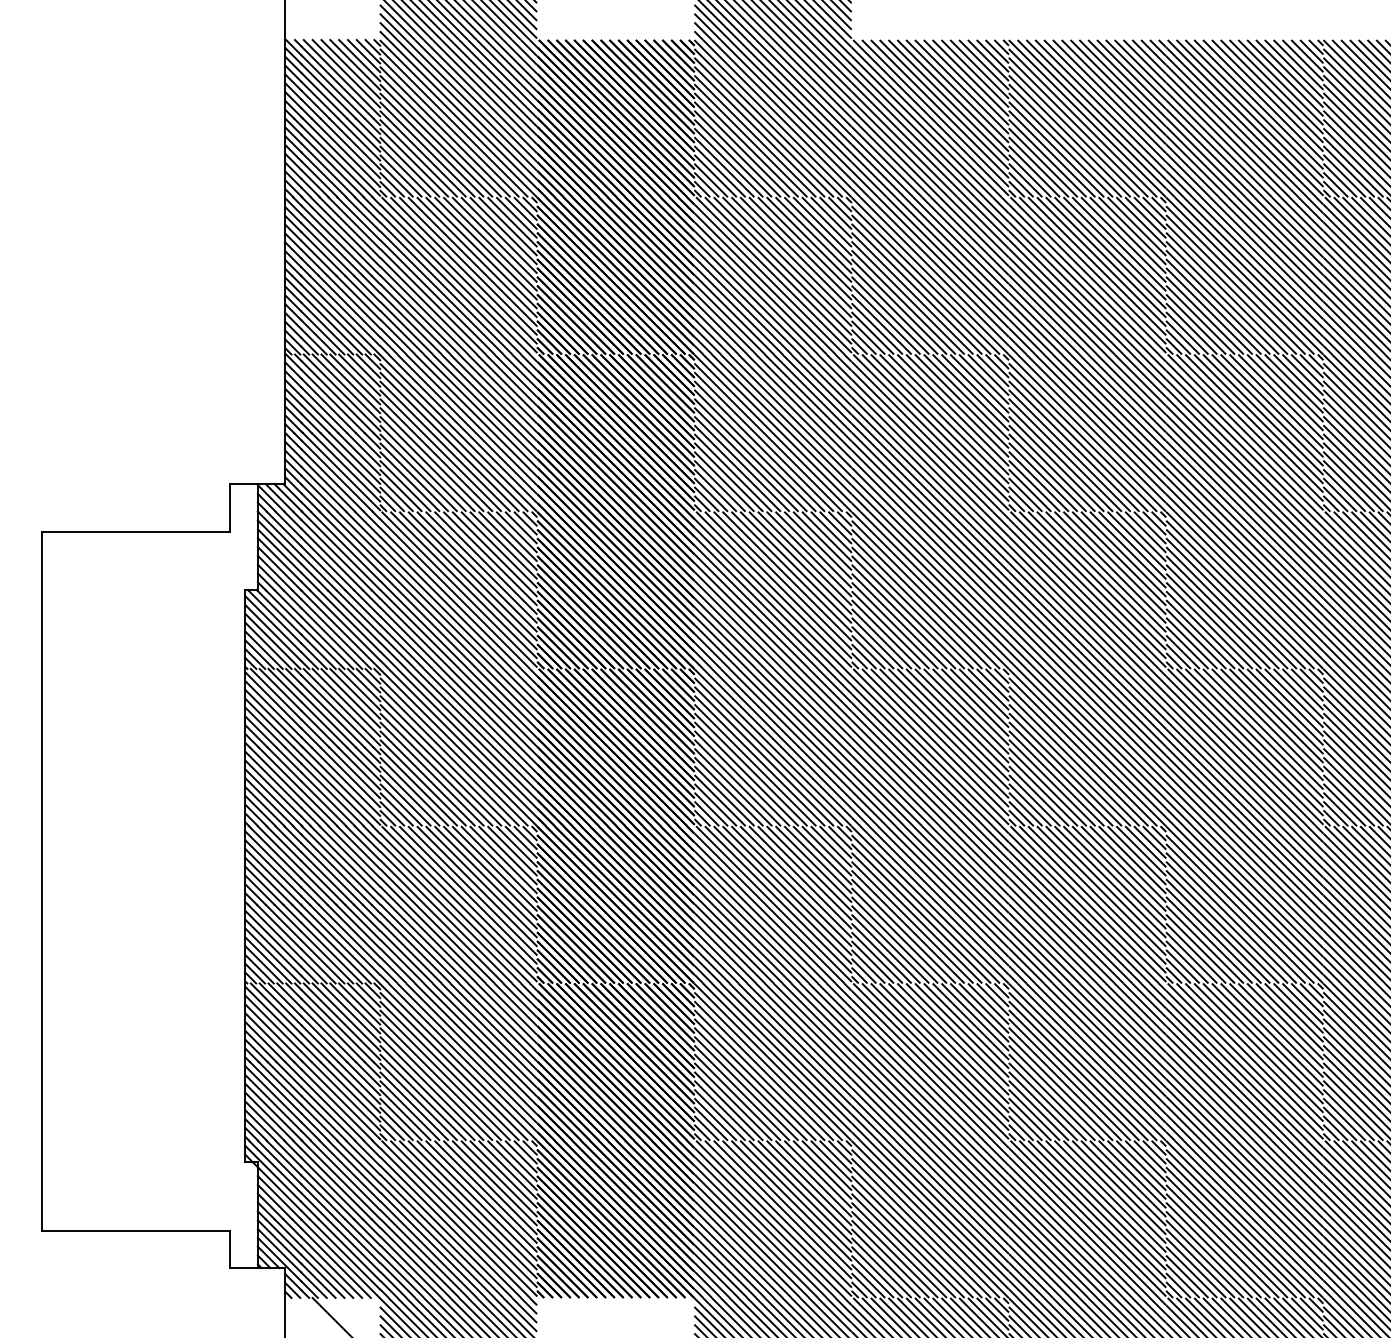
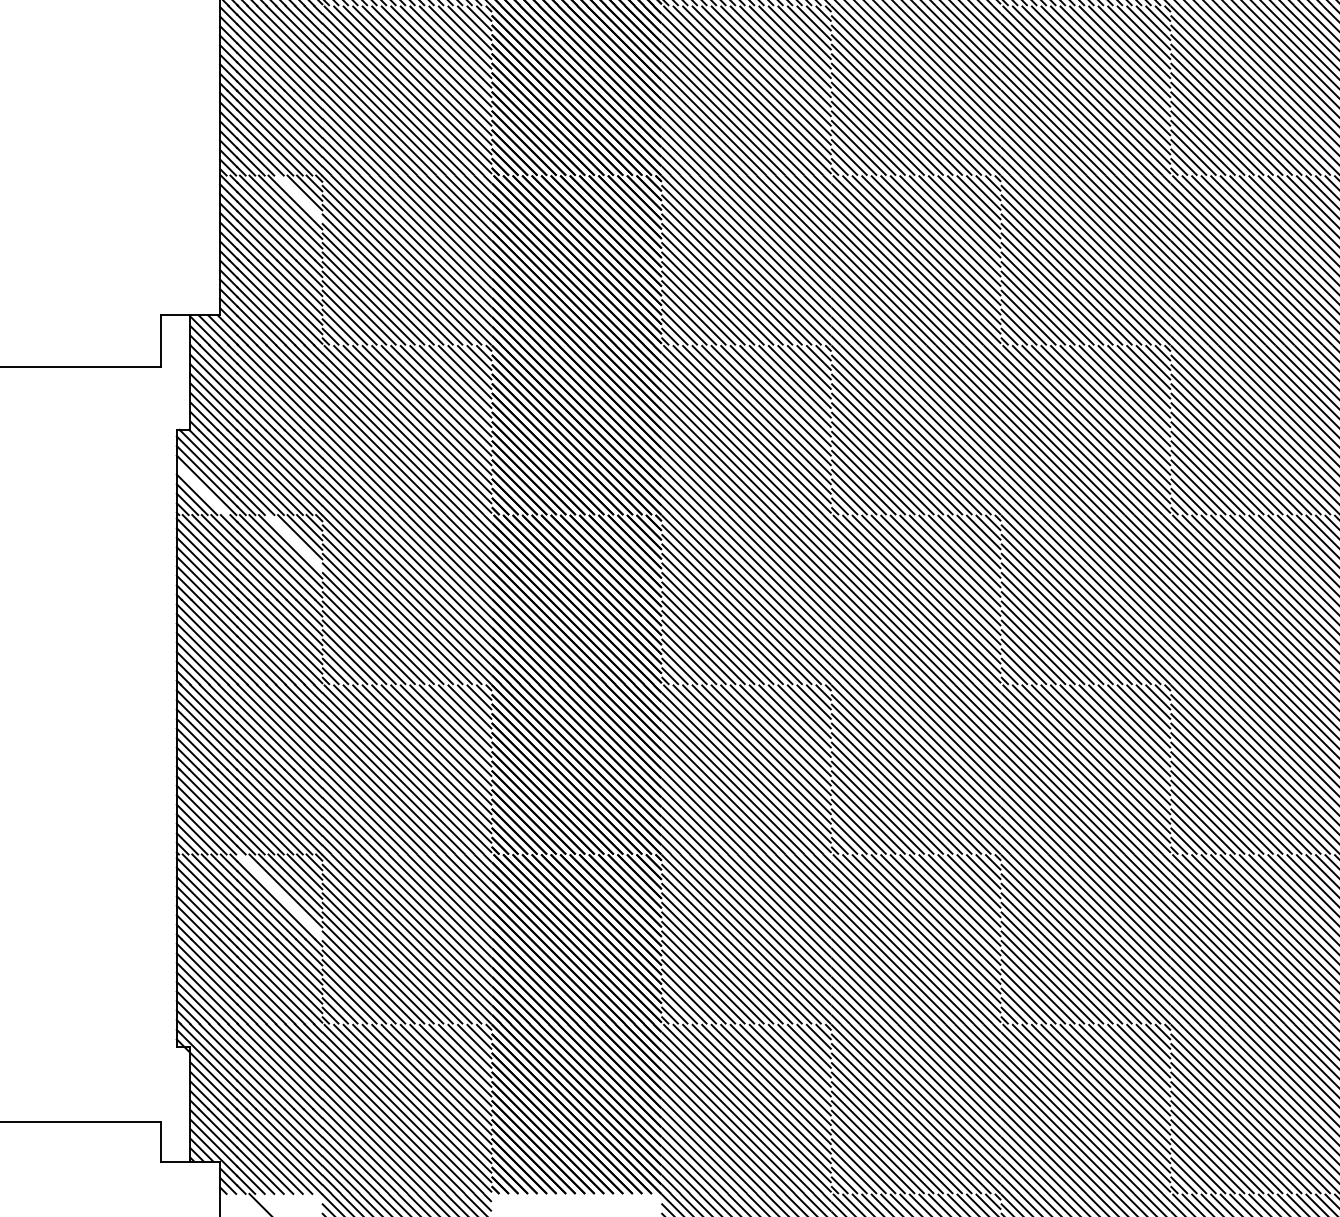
line: (359, 374) -> (300, 197), removed
line: (268, 645) -> (201, 489), removed
line: (355, 693) -> (295, 541), removed
line: (341, 1021) -> (280, 895), removed

